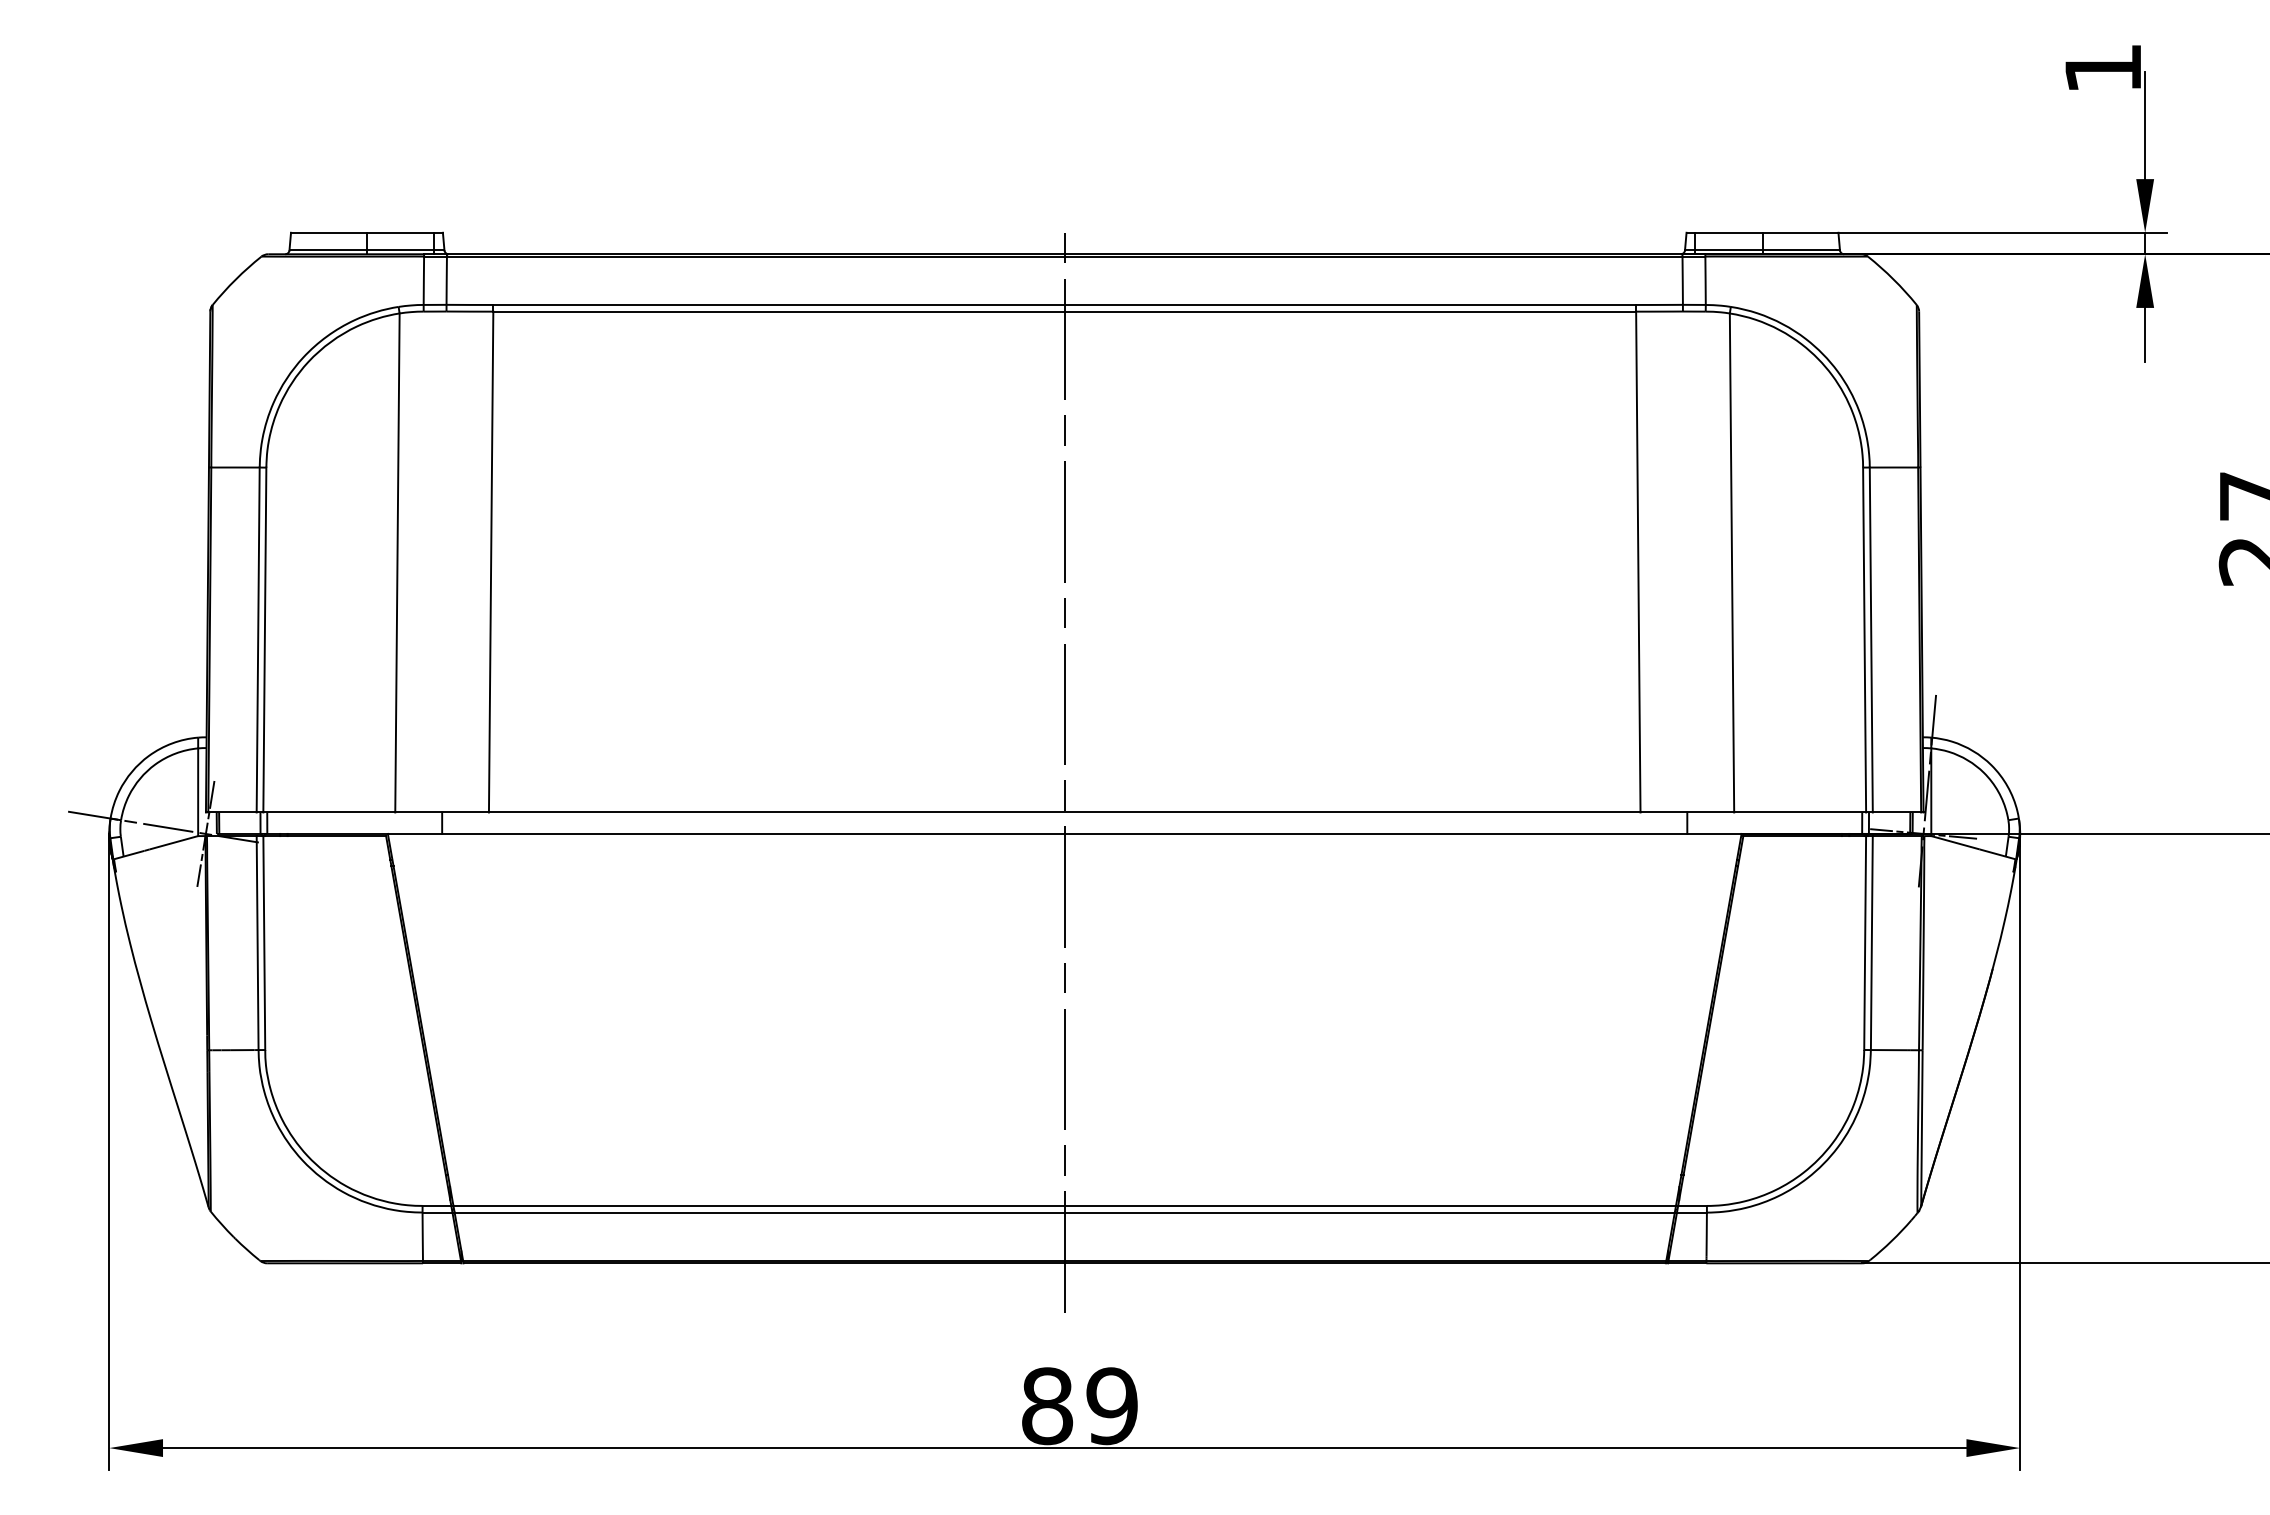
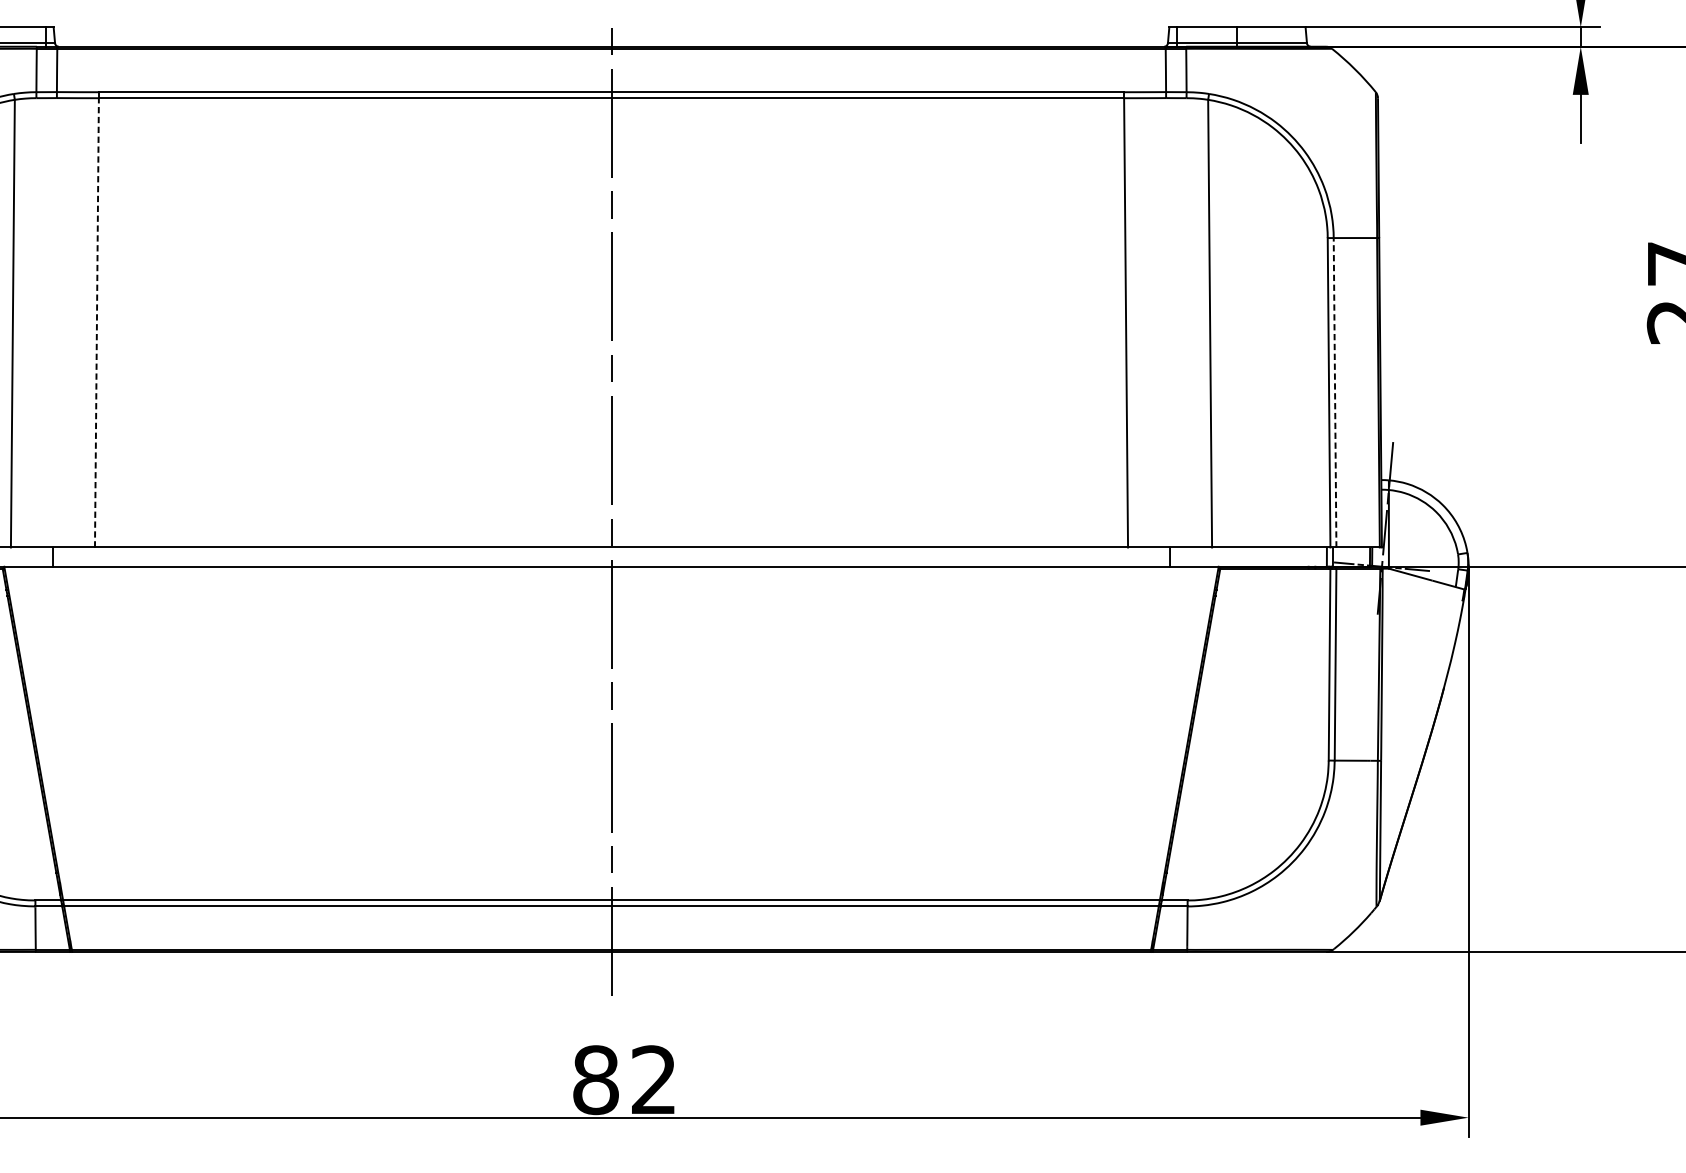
line: (491, 561) -> (97, 322), solid -> dashed
line: (1871, 639) -> (1335, 392), solid -> dashed
text: (1111, 1406) -> (653, 1080), 89 -> 82

